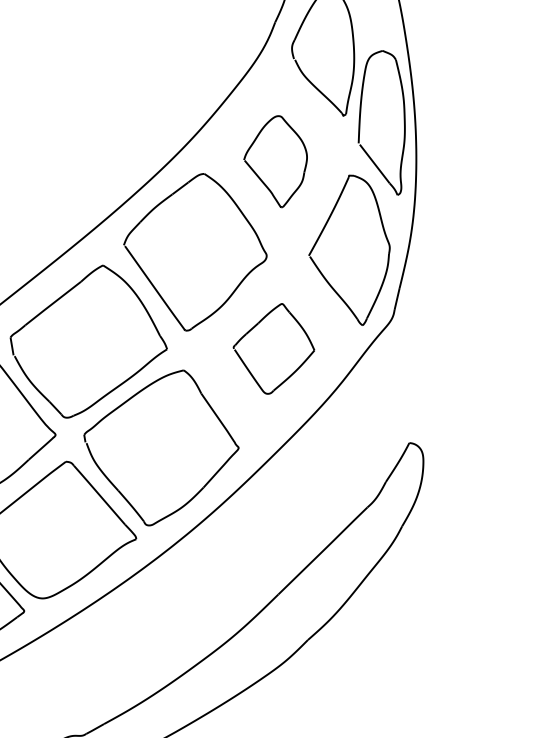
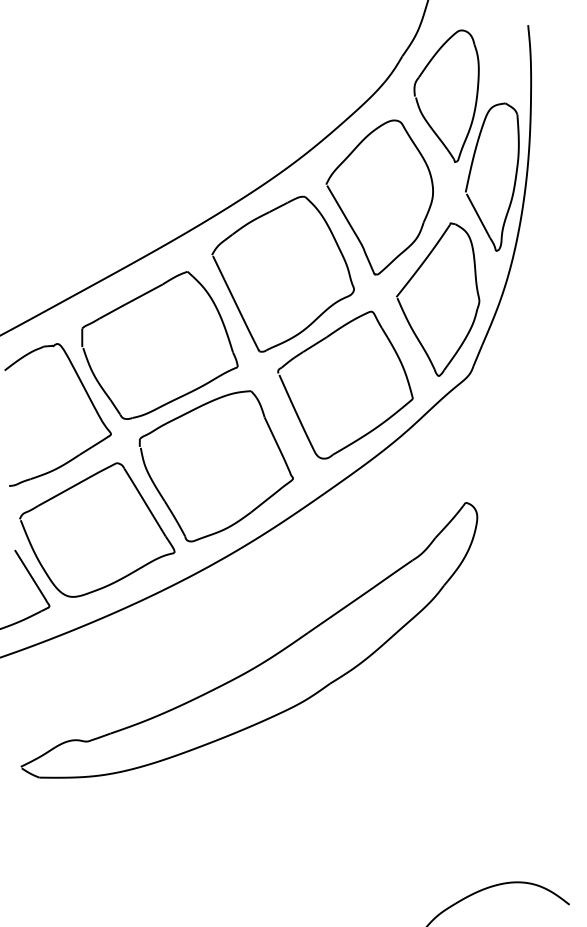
part: (276, 162) -> (379, 197), size x1.67
part: (273, 348) -> (345, 384), size x1.67

